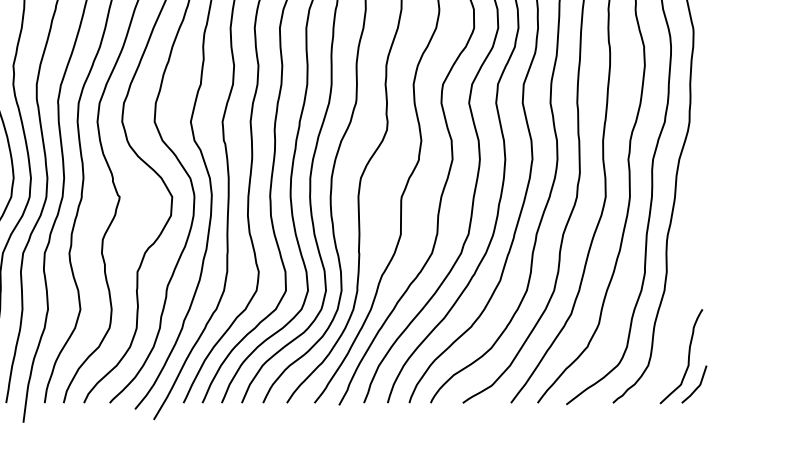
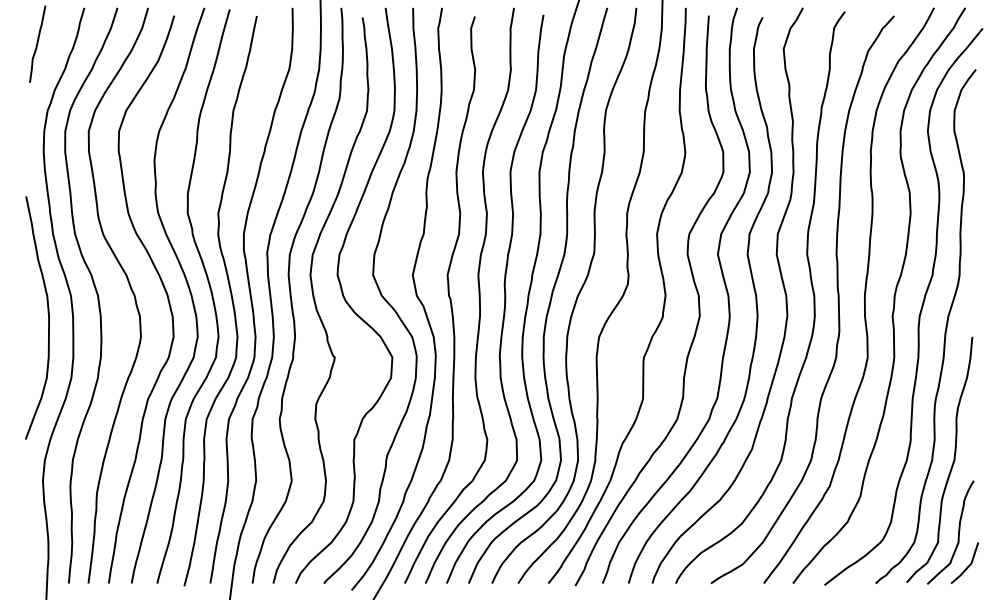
curve: (683, 292) -> (952, 462), added

